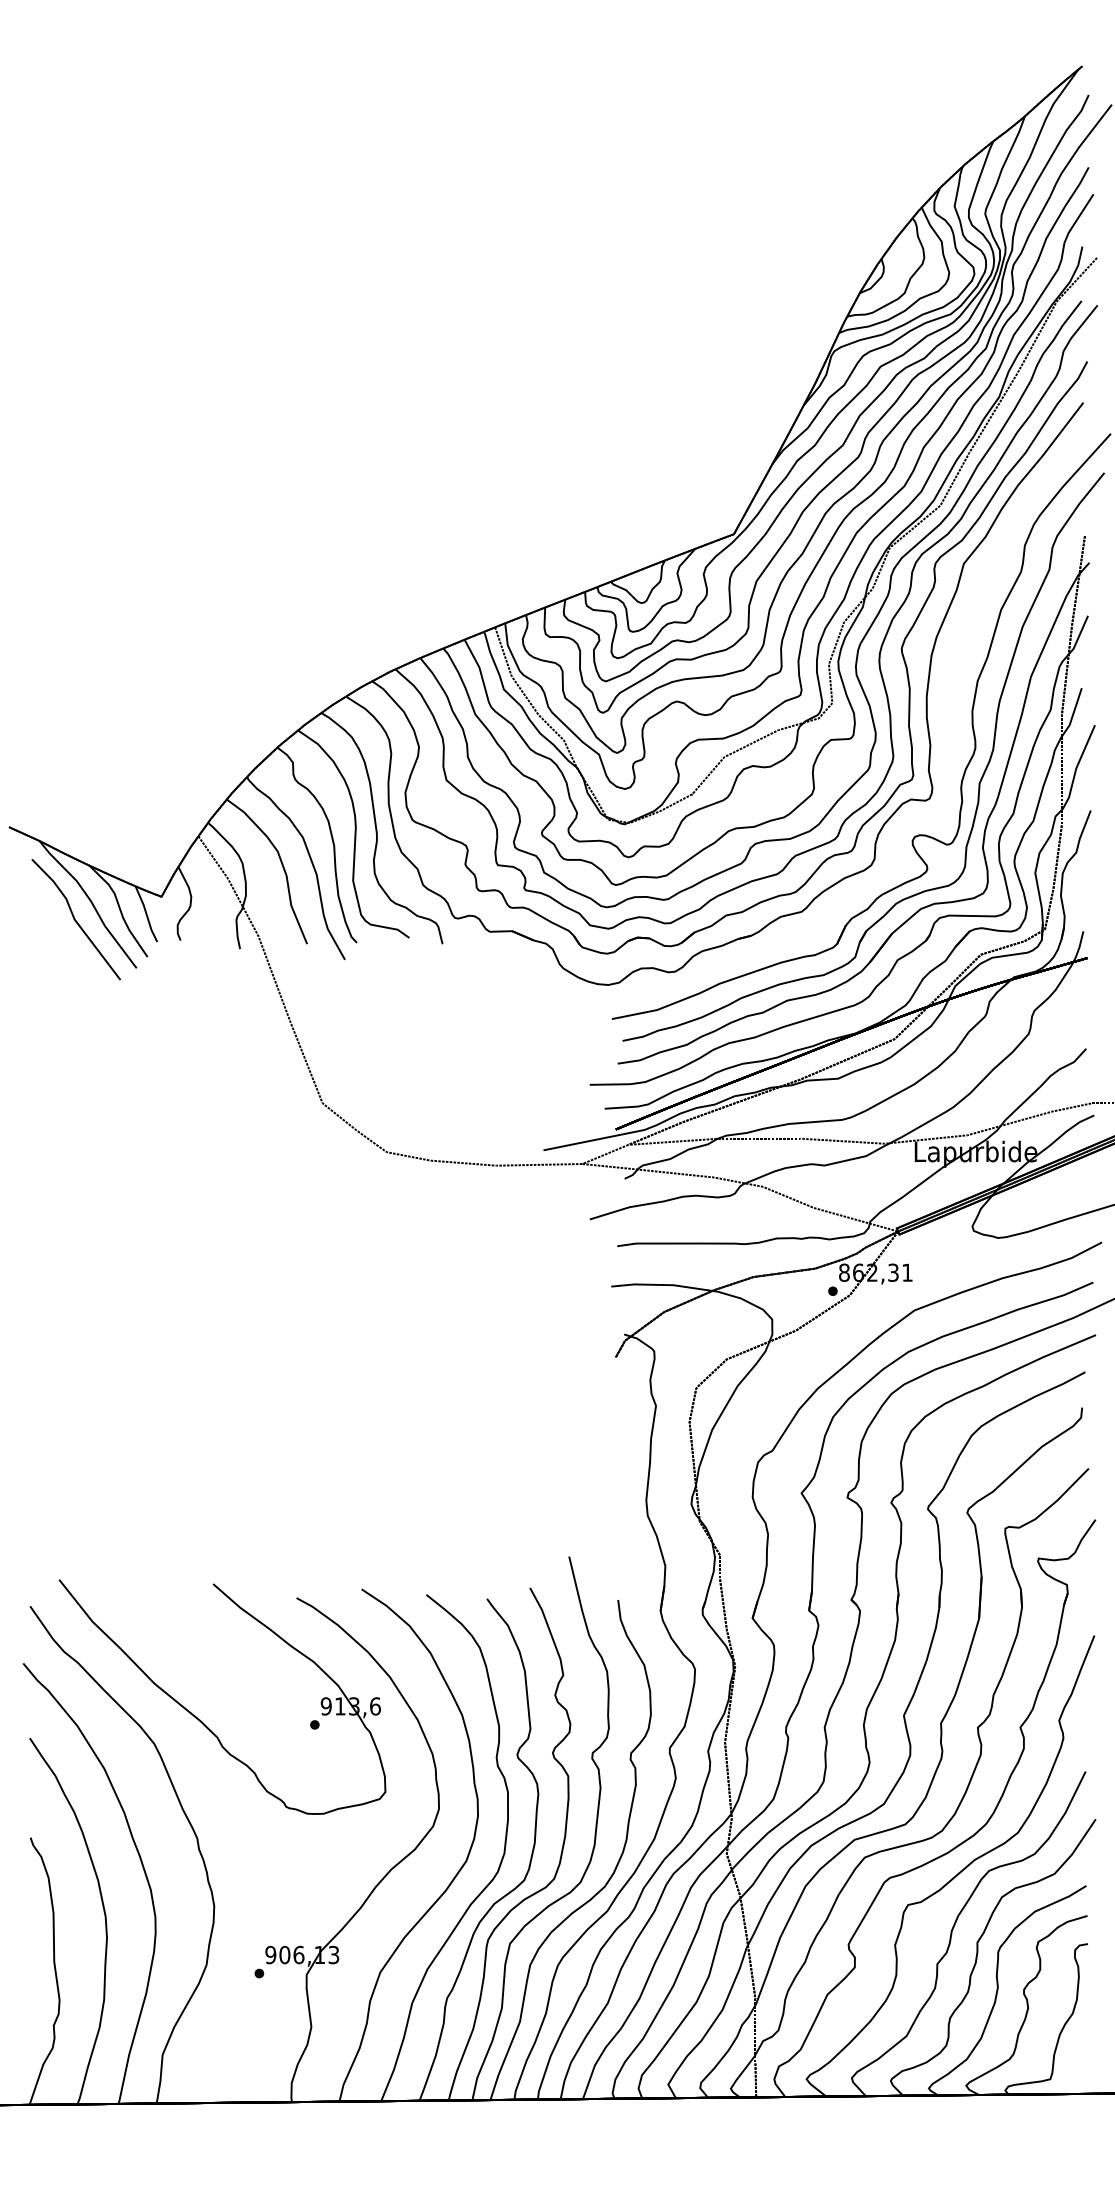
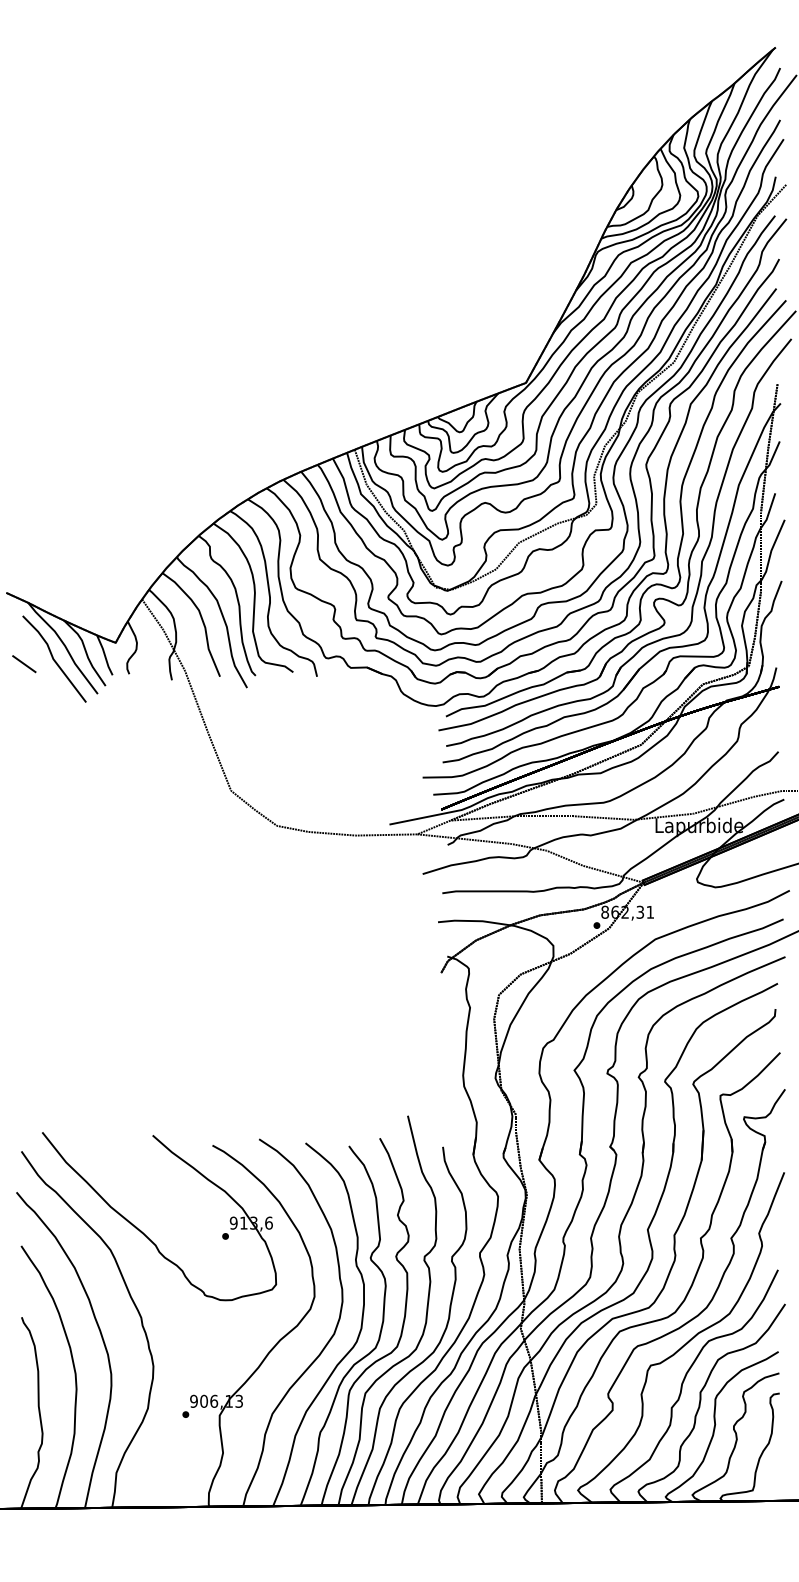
part: (948, 704) -> (679, 504), added
line: (33, 926) -> (23, 664), added

